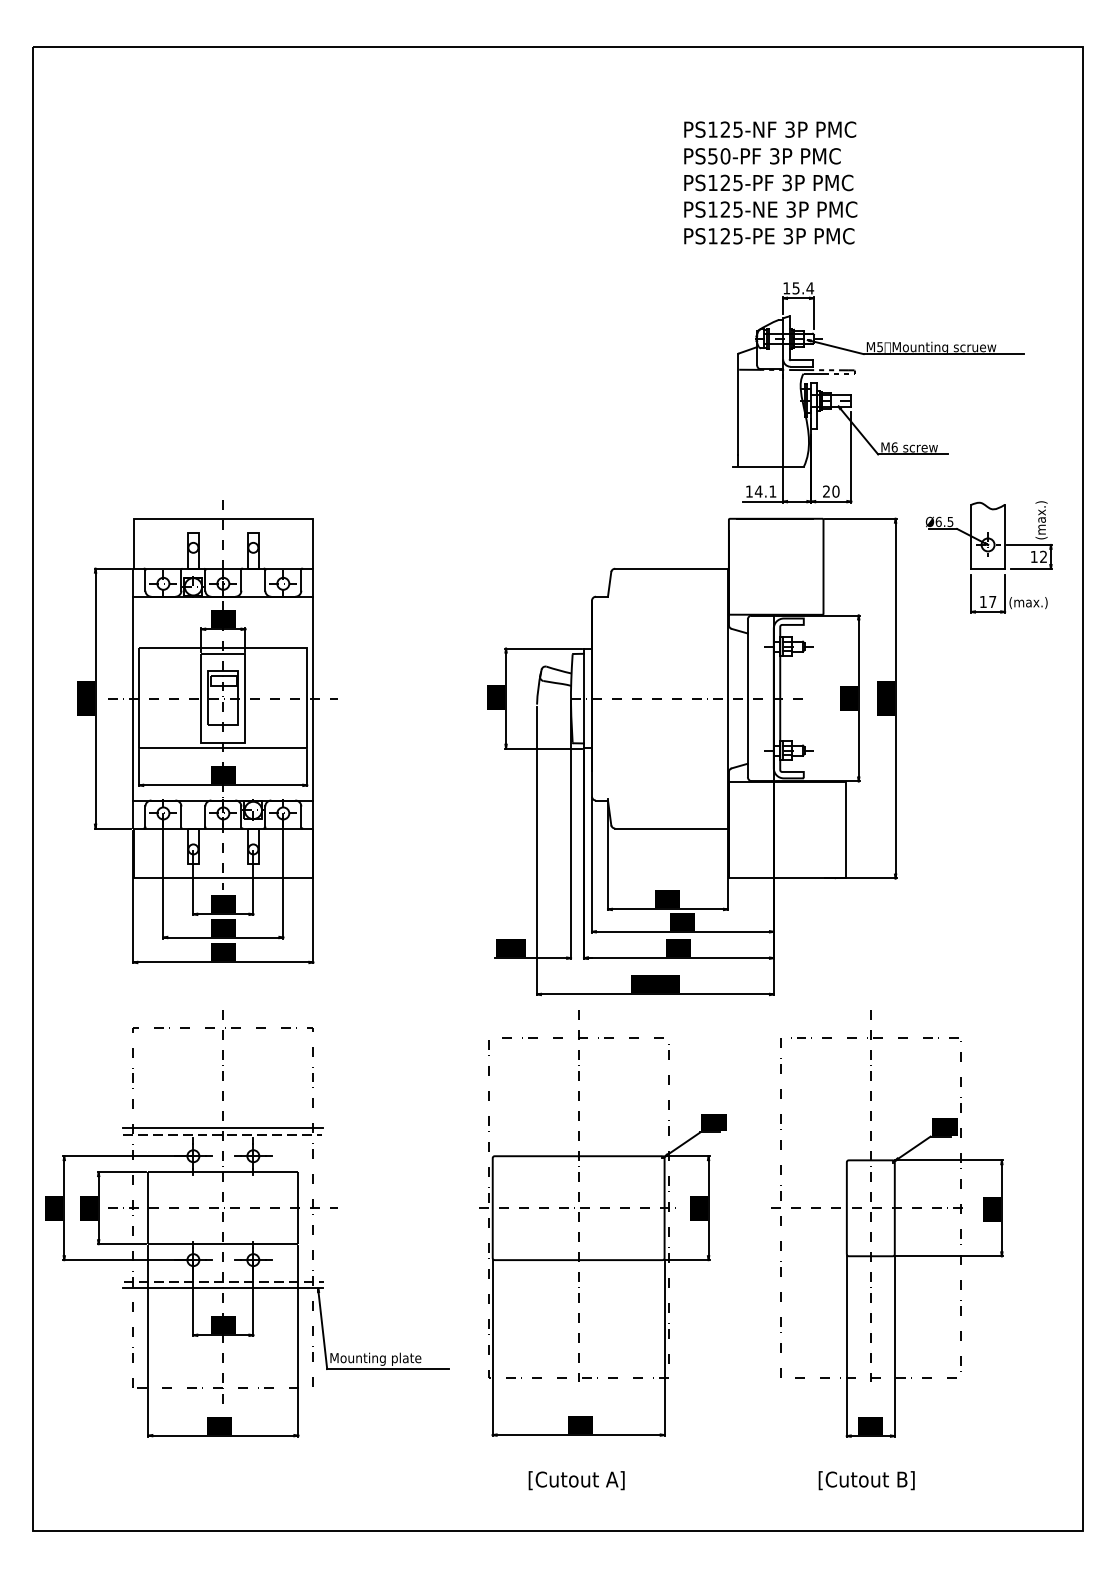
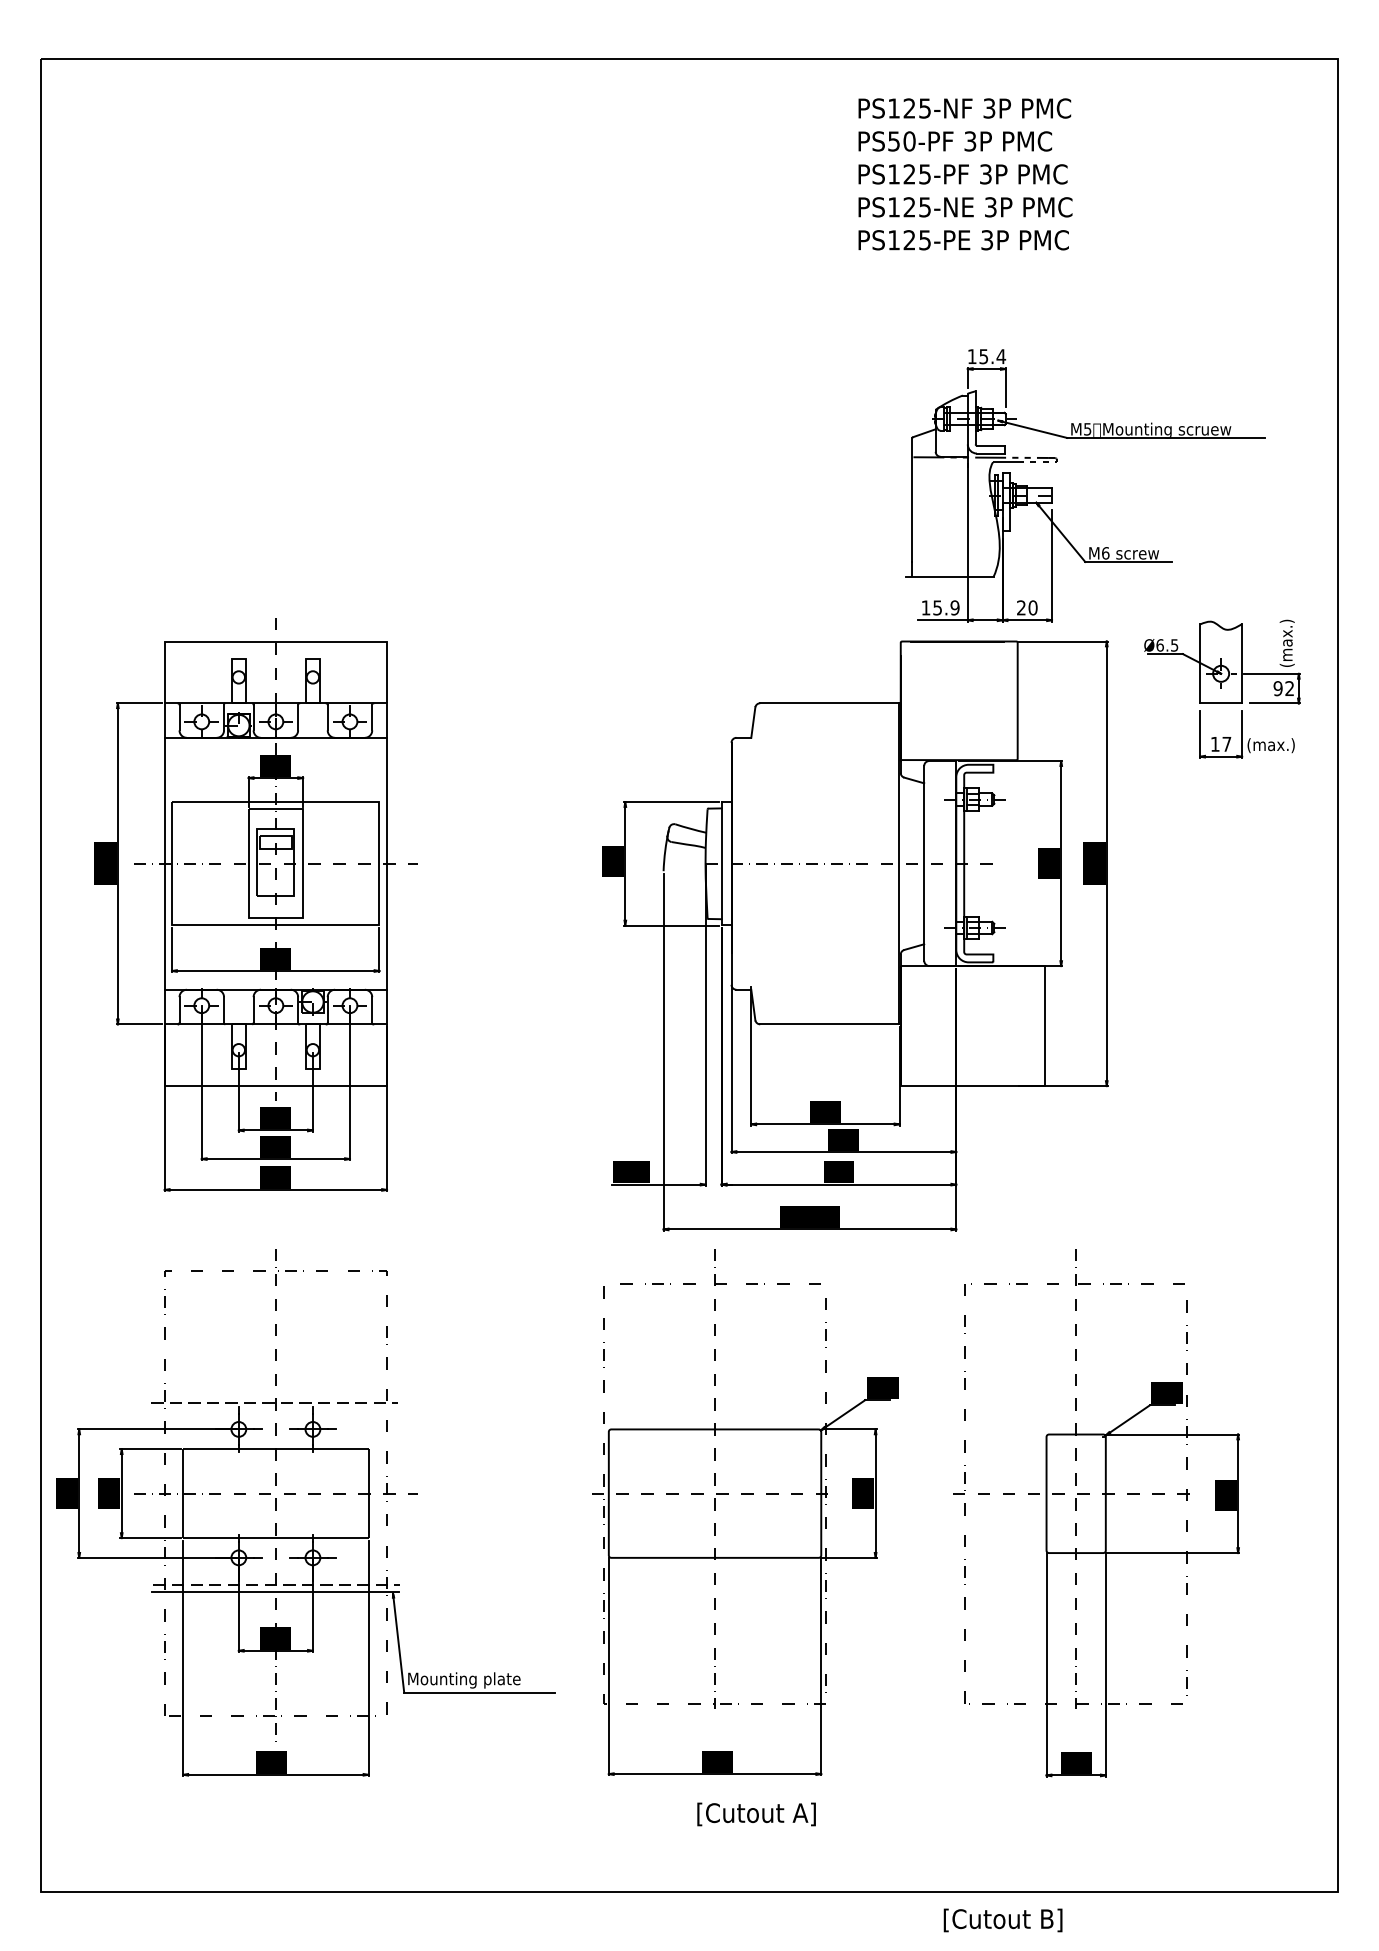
text: (770, 183) -> (965, 174), moved
text: (765, 491) -> (945, 607), 14.1 -> 15.9
text: (1033, 556) -> (1277, 688), 12 -> 92
line: (223, 1127) -> (275, 1394), removed
text: (576, 1480) -> (756, 1814), moved
text: (866, 1480) -> (1002, 1920), moved

